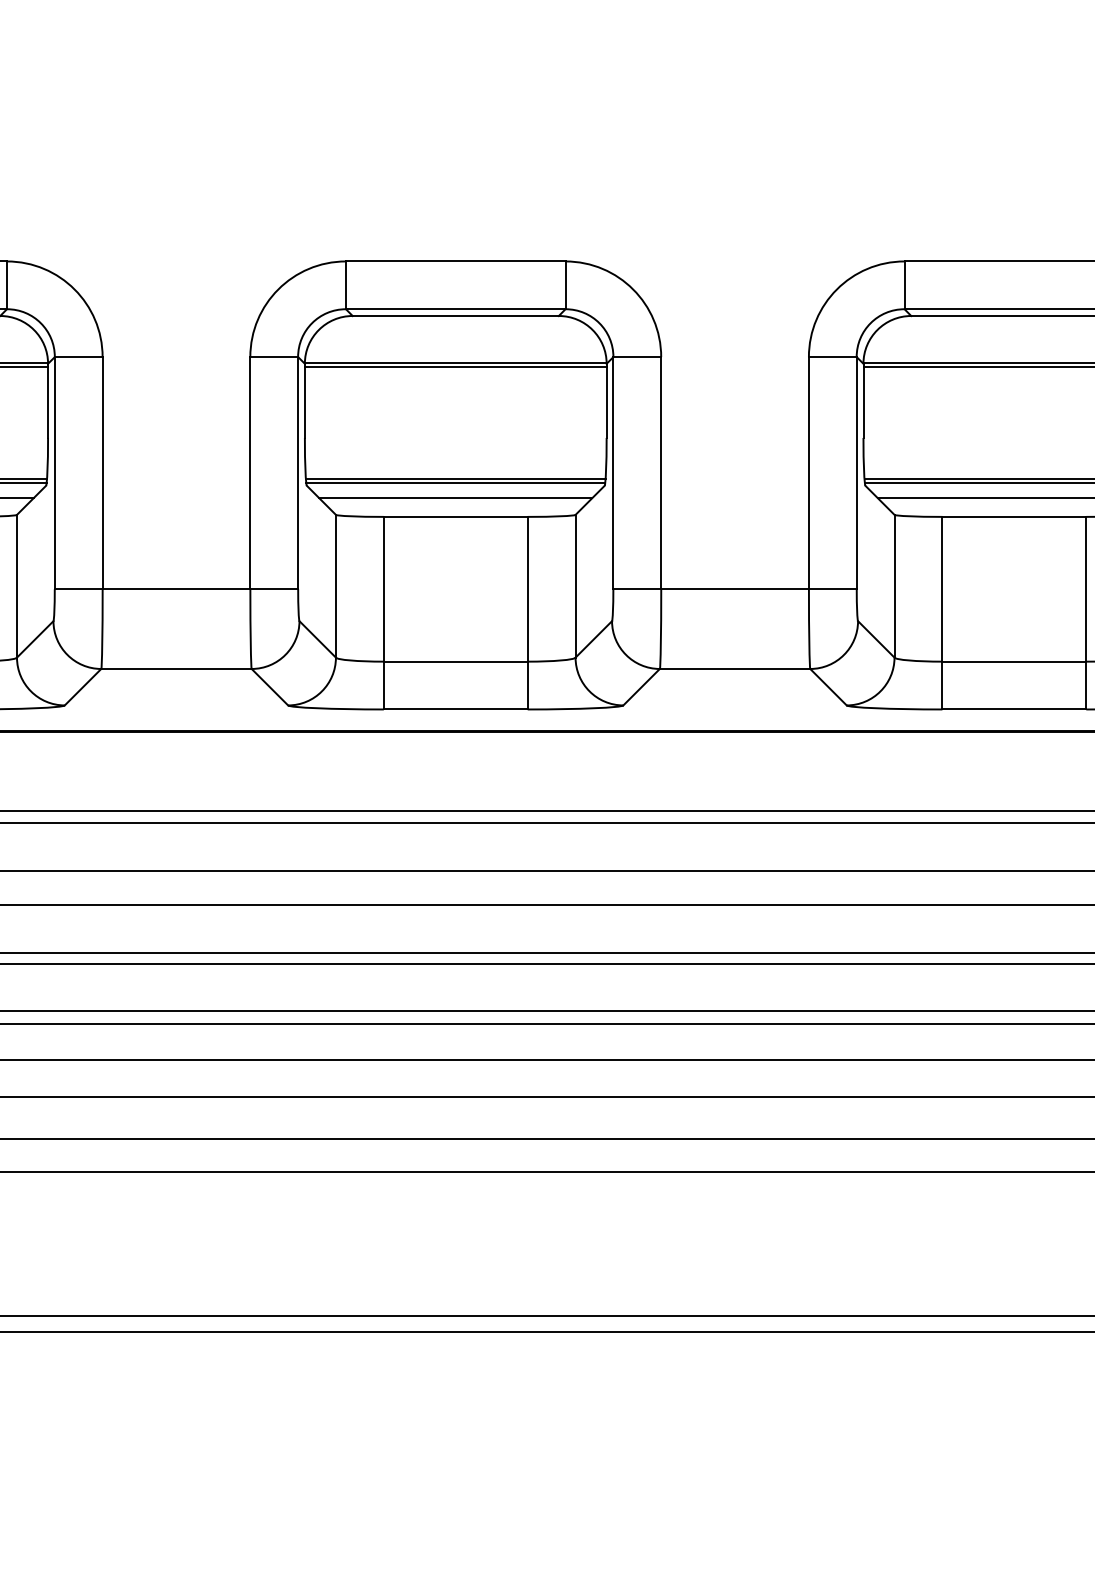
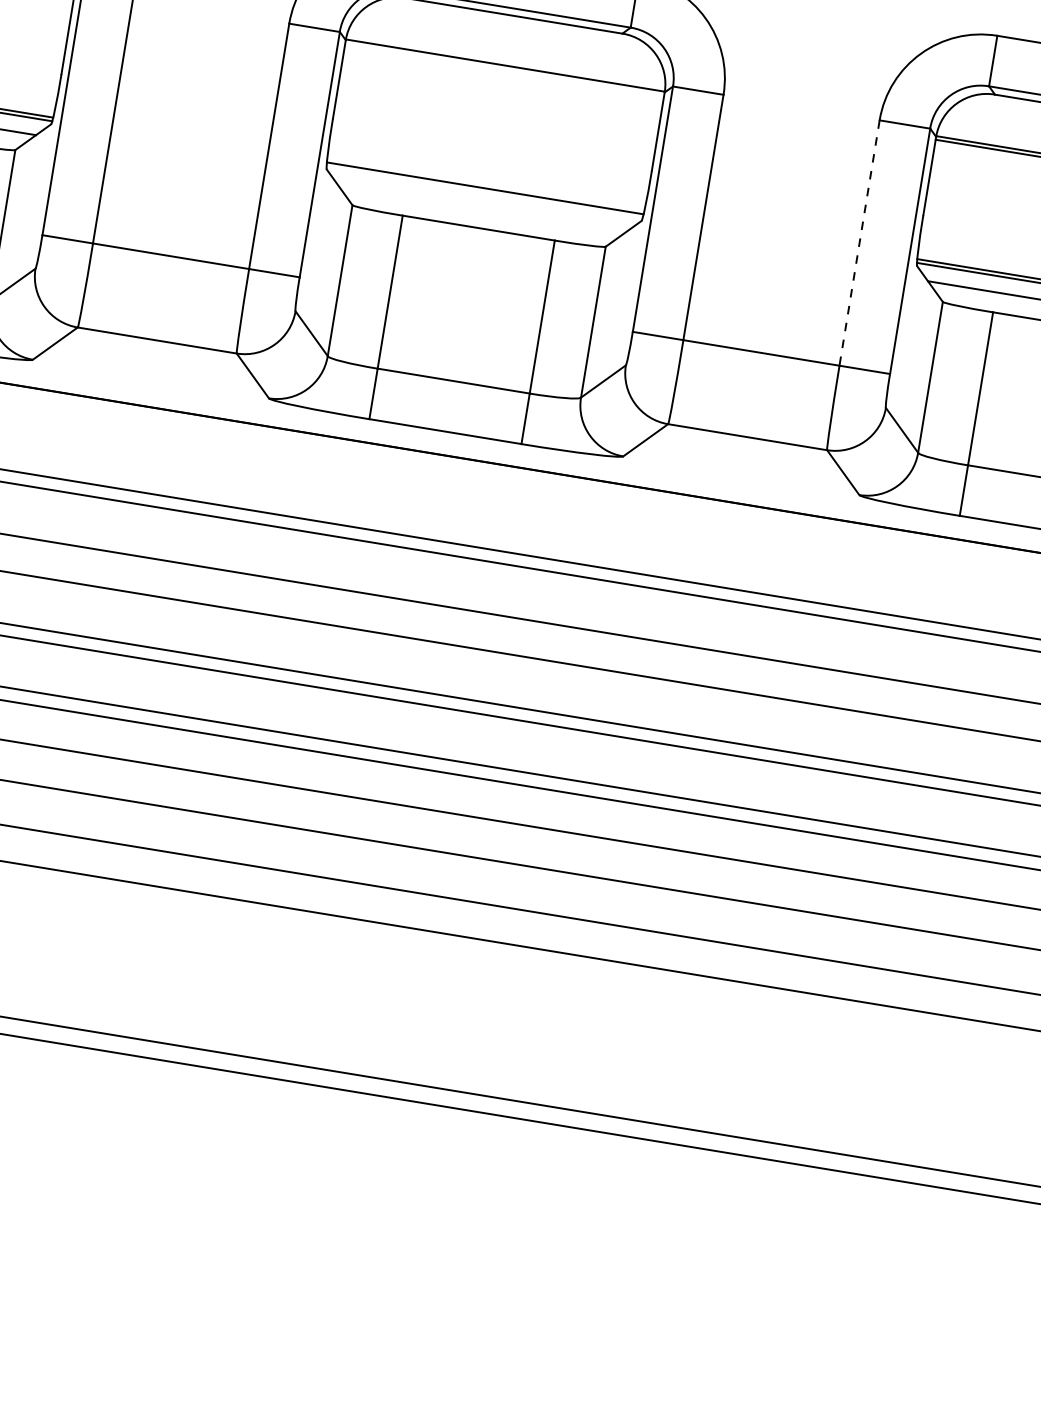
line: (455, 366) -> (504, 69), removed
line: (808, 473) -> (859, 243), solid -> dashed
line: (455, 482) -> (484, 191), removed
line: (455, 498) -> (481, 208), removed

